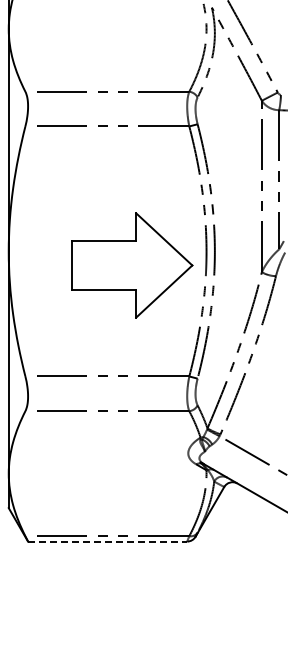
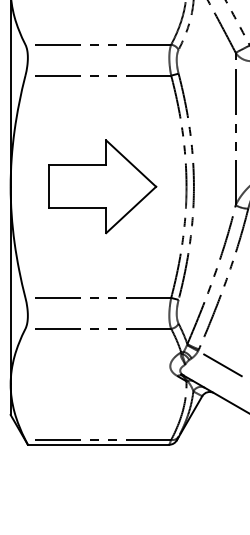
part: (132, 265) -> (102, 186), moved
line: (107, 541) -> (98, 444), dashed -> solid

